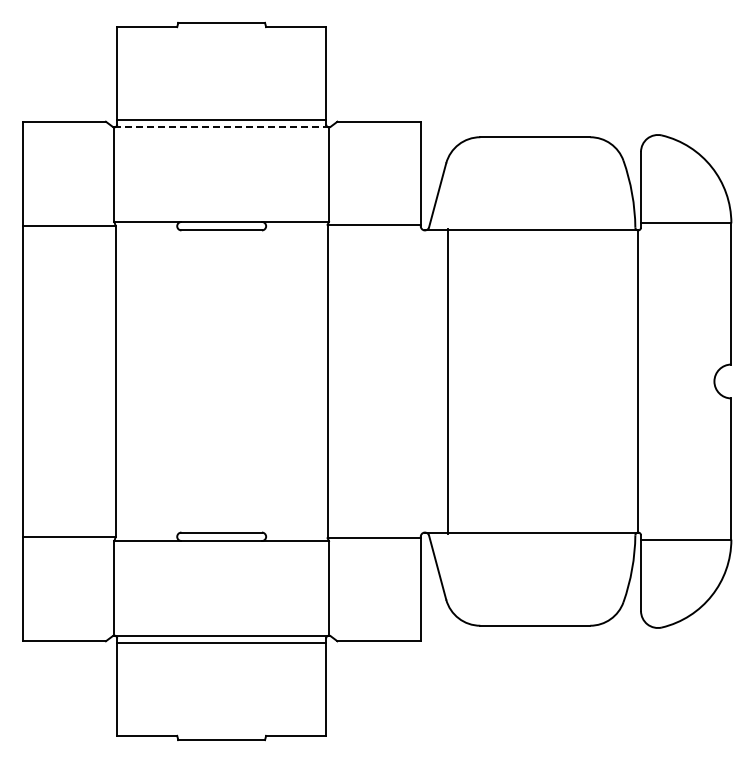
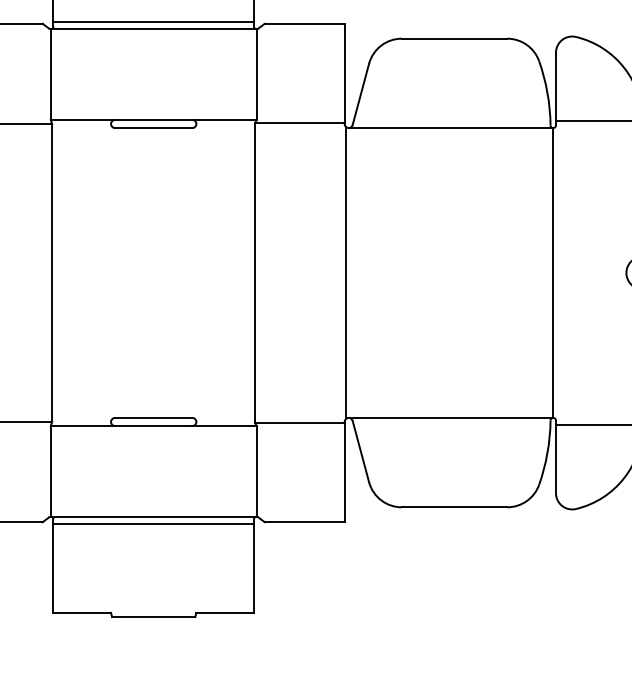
line: (222, 127) -> (154, 29), dashed -> solid
line: (448, 381) -> (346, 273), moved

